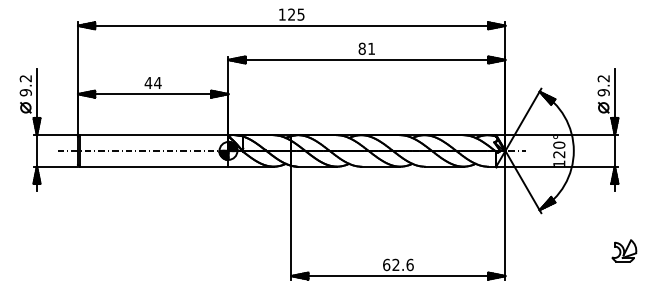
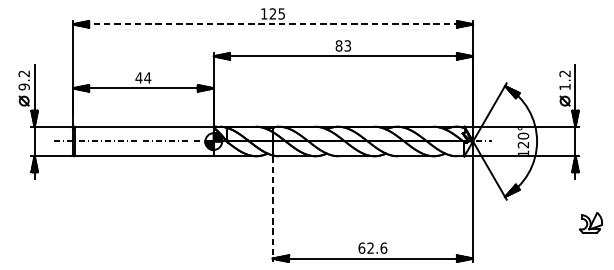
line: (291, 25) -> (272, 24), solid -> dashed
text: (371, 48) -> (347, 45), 81 -> 83
text: (603, 92) -> (564, 86), 9.2 -> 1.2
line: (291, 223) -> (272, 209), solid -> dashed
part: (624, 250) -> (591, 222), moved

